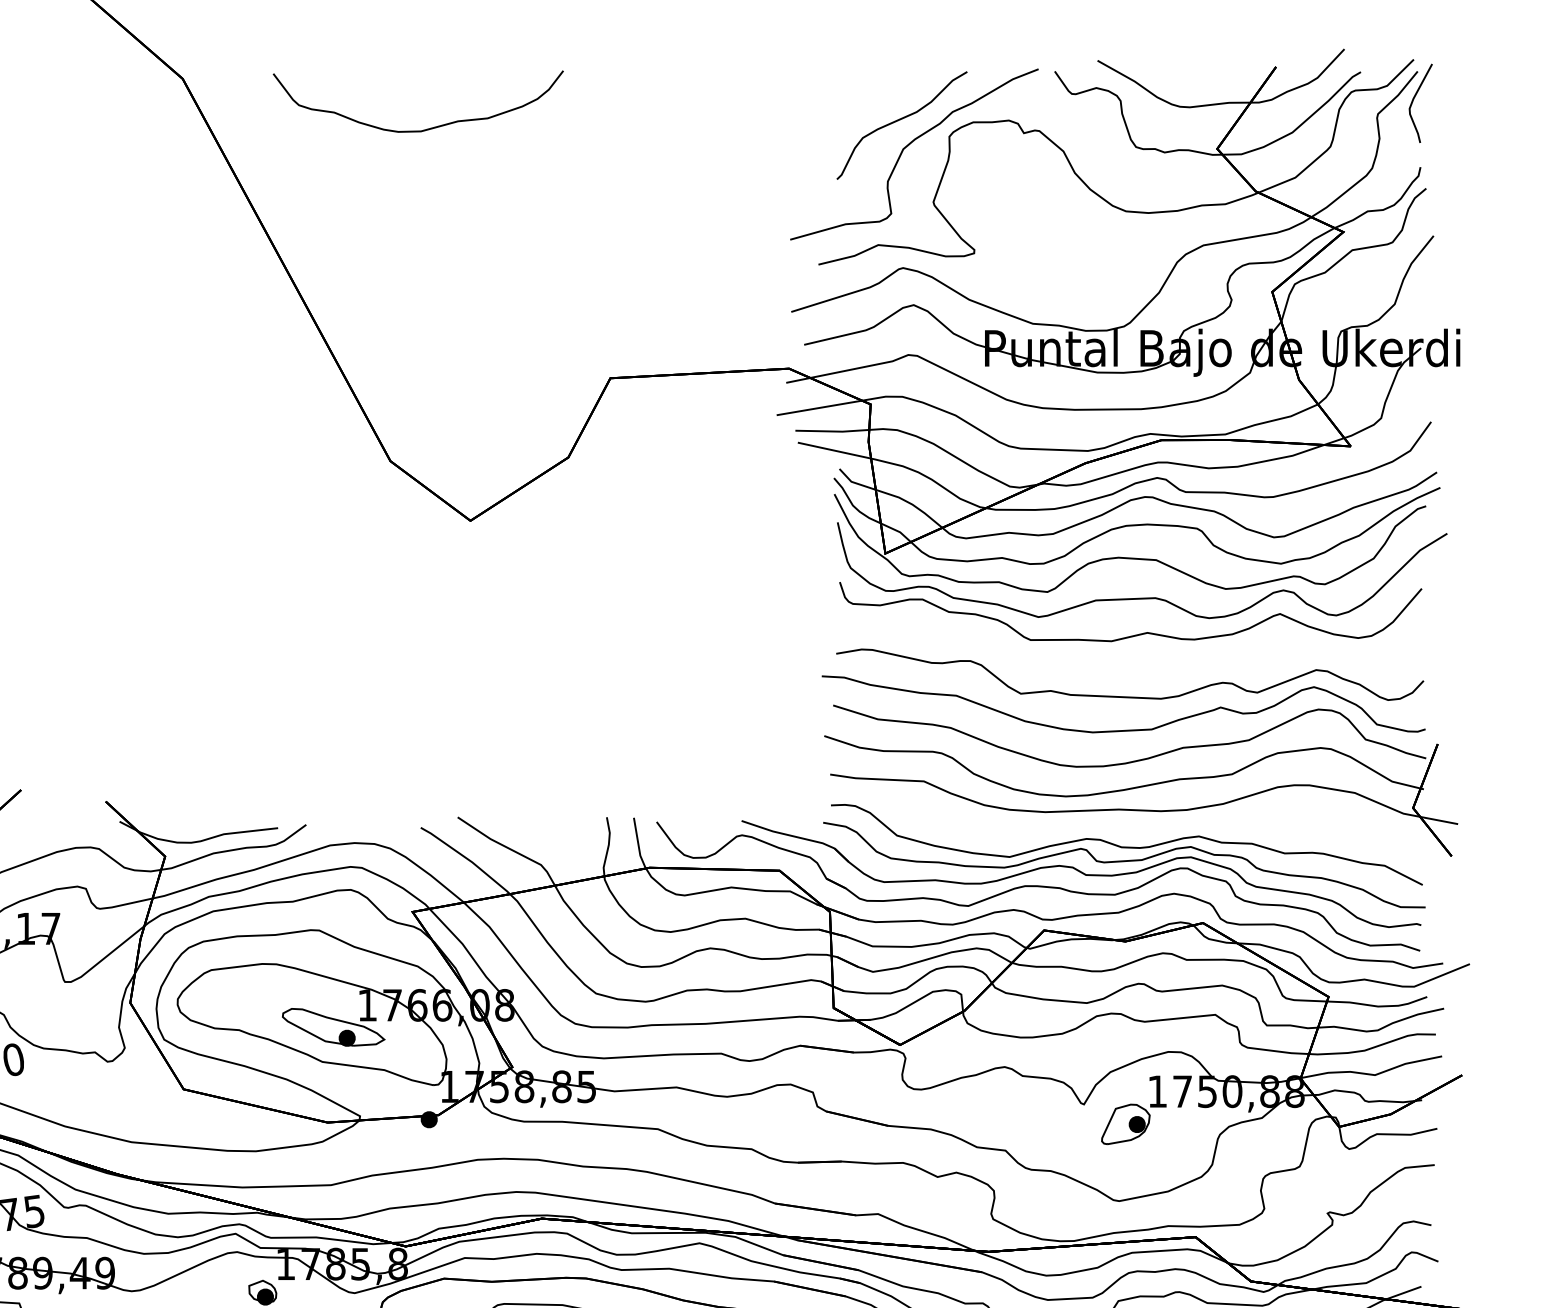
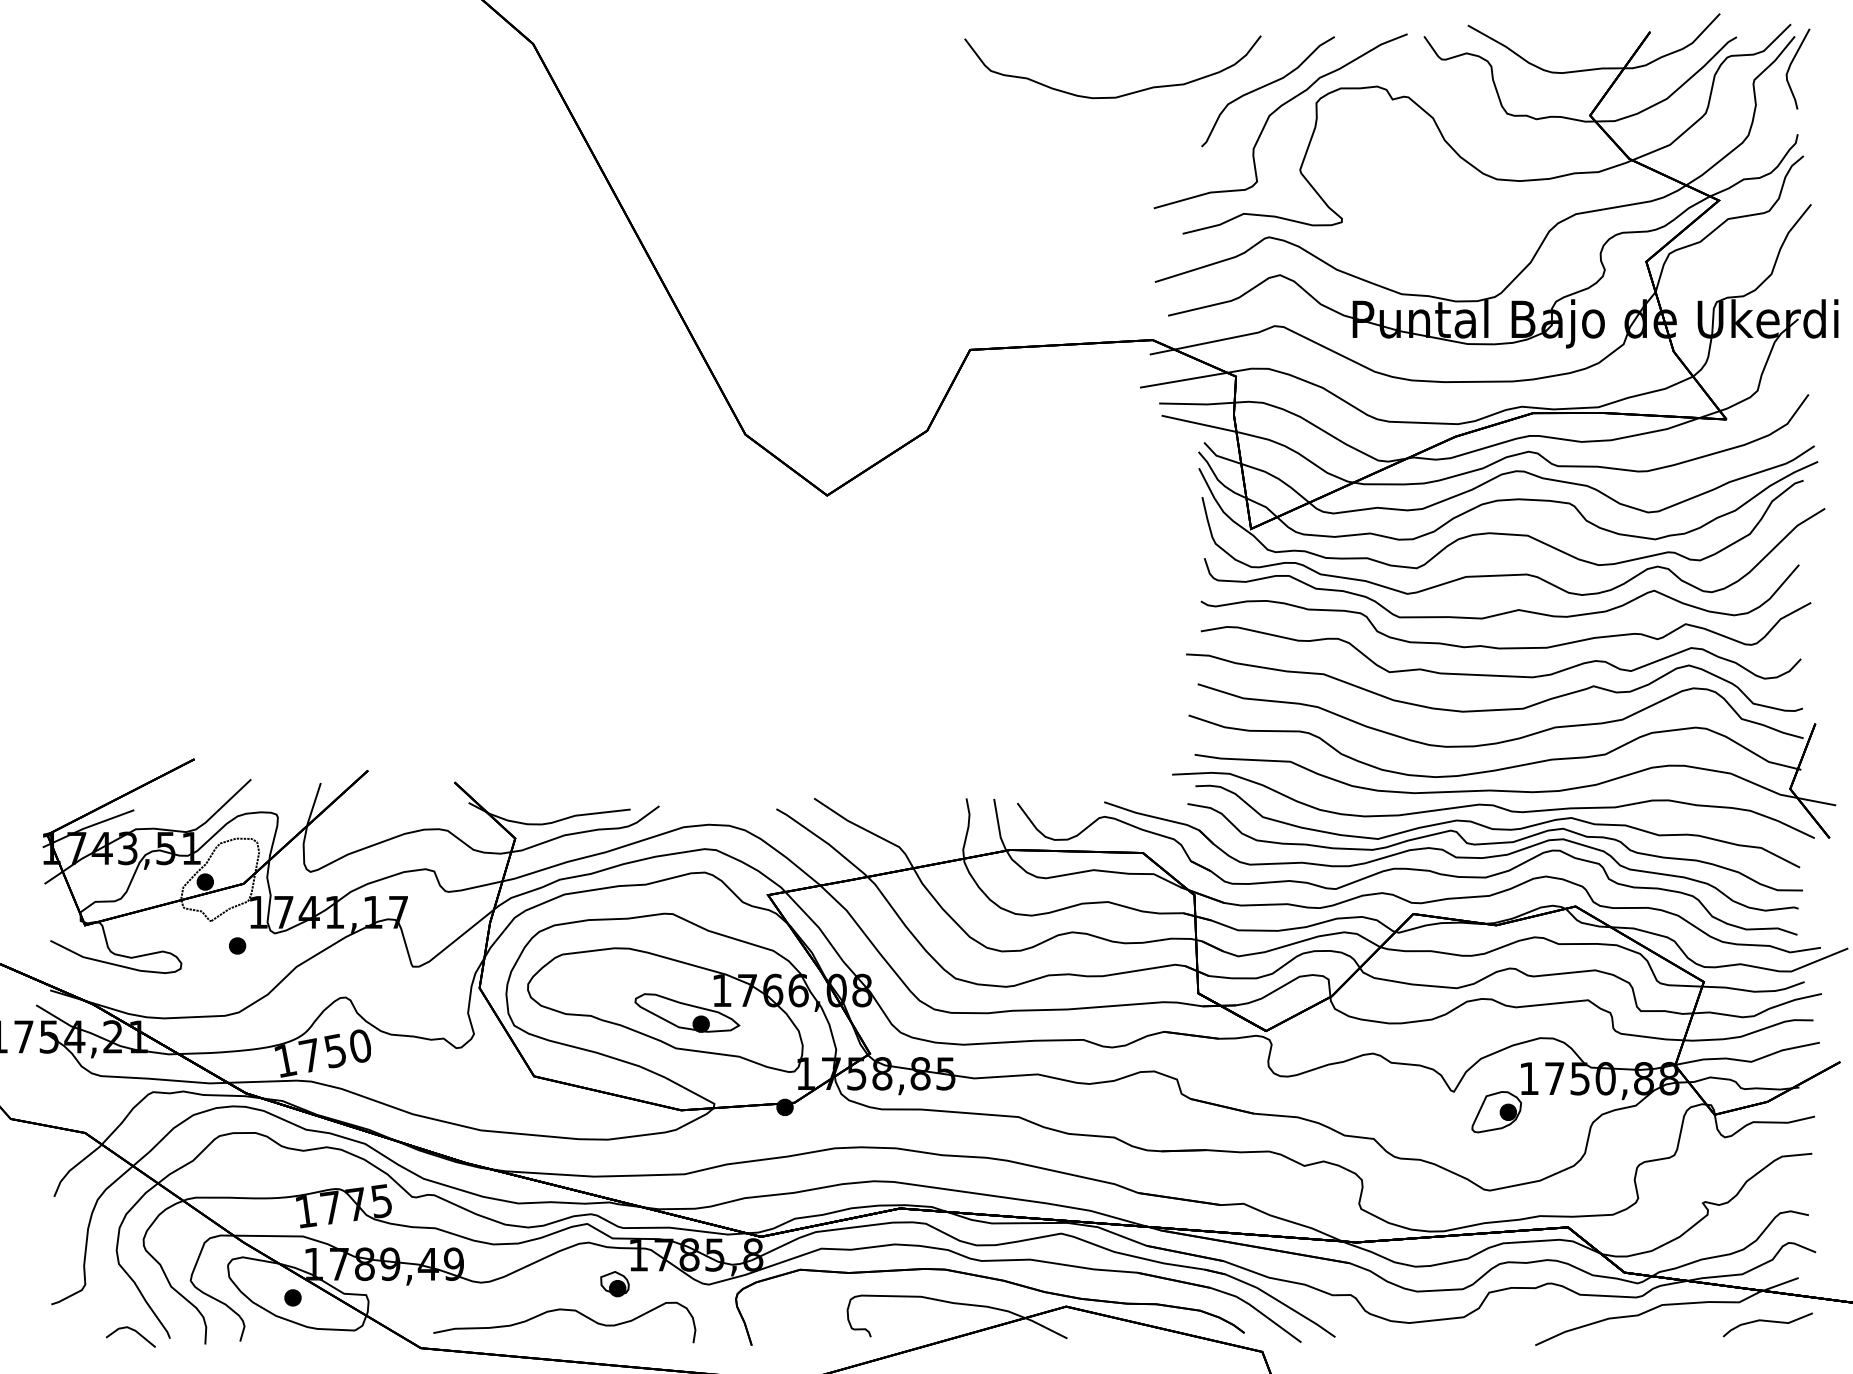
curve: (427, 128) -> (1122, 94), moved
curve: (1134, 669) -> (1505, 647), added
part: (1122, 824) -> (1493, 805), added

